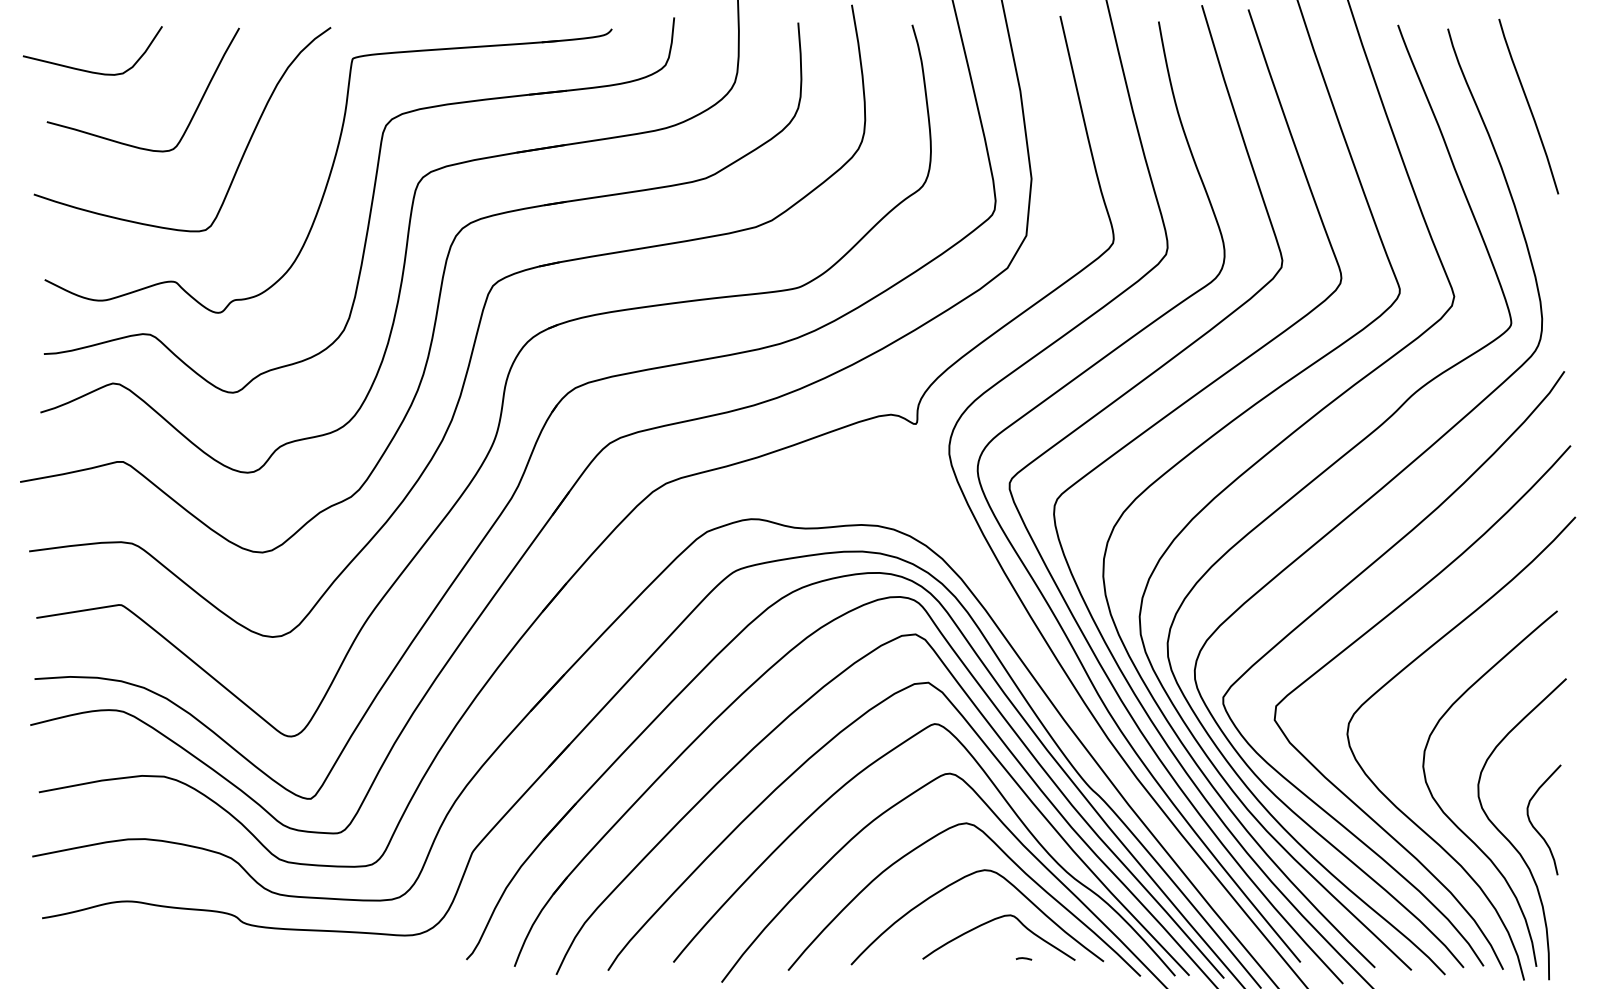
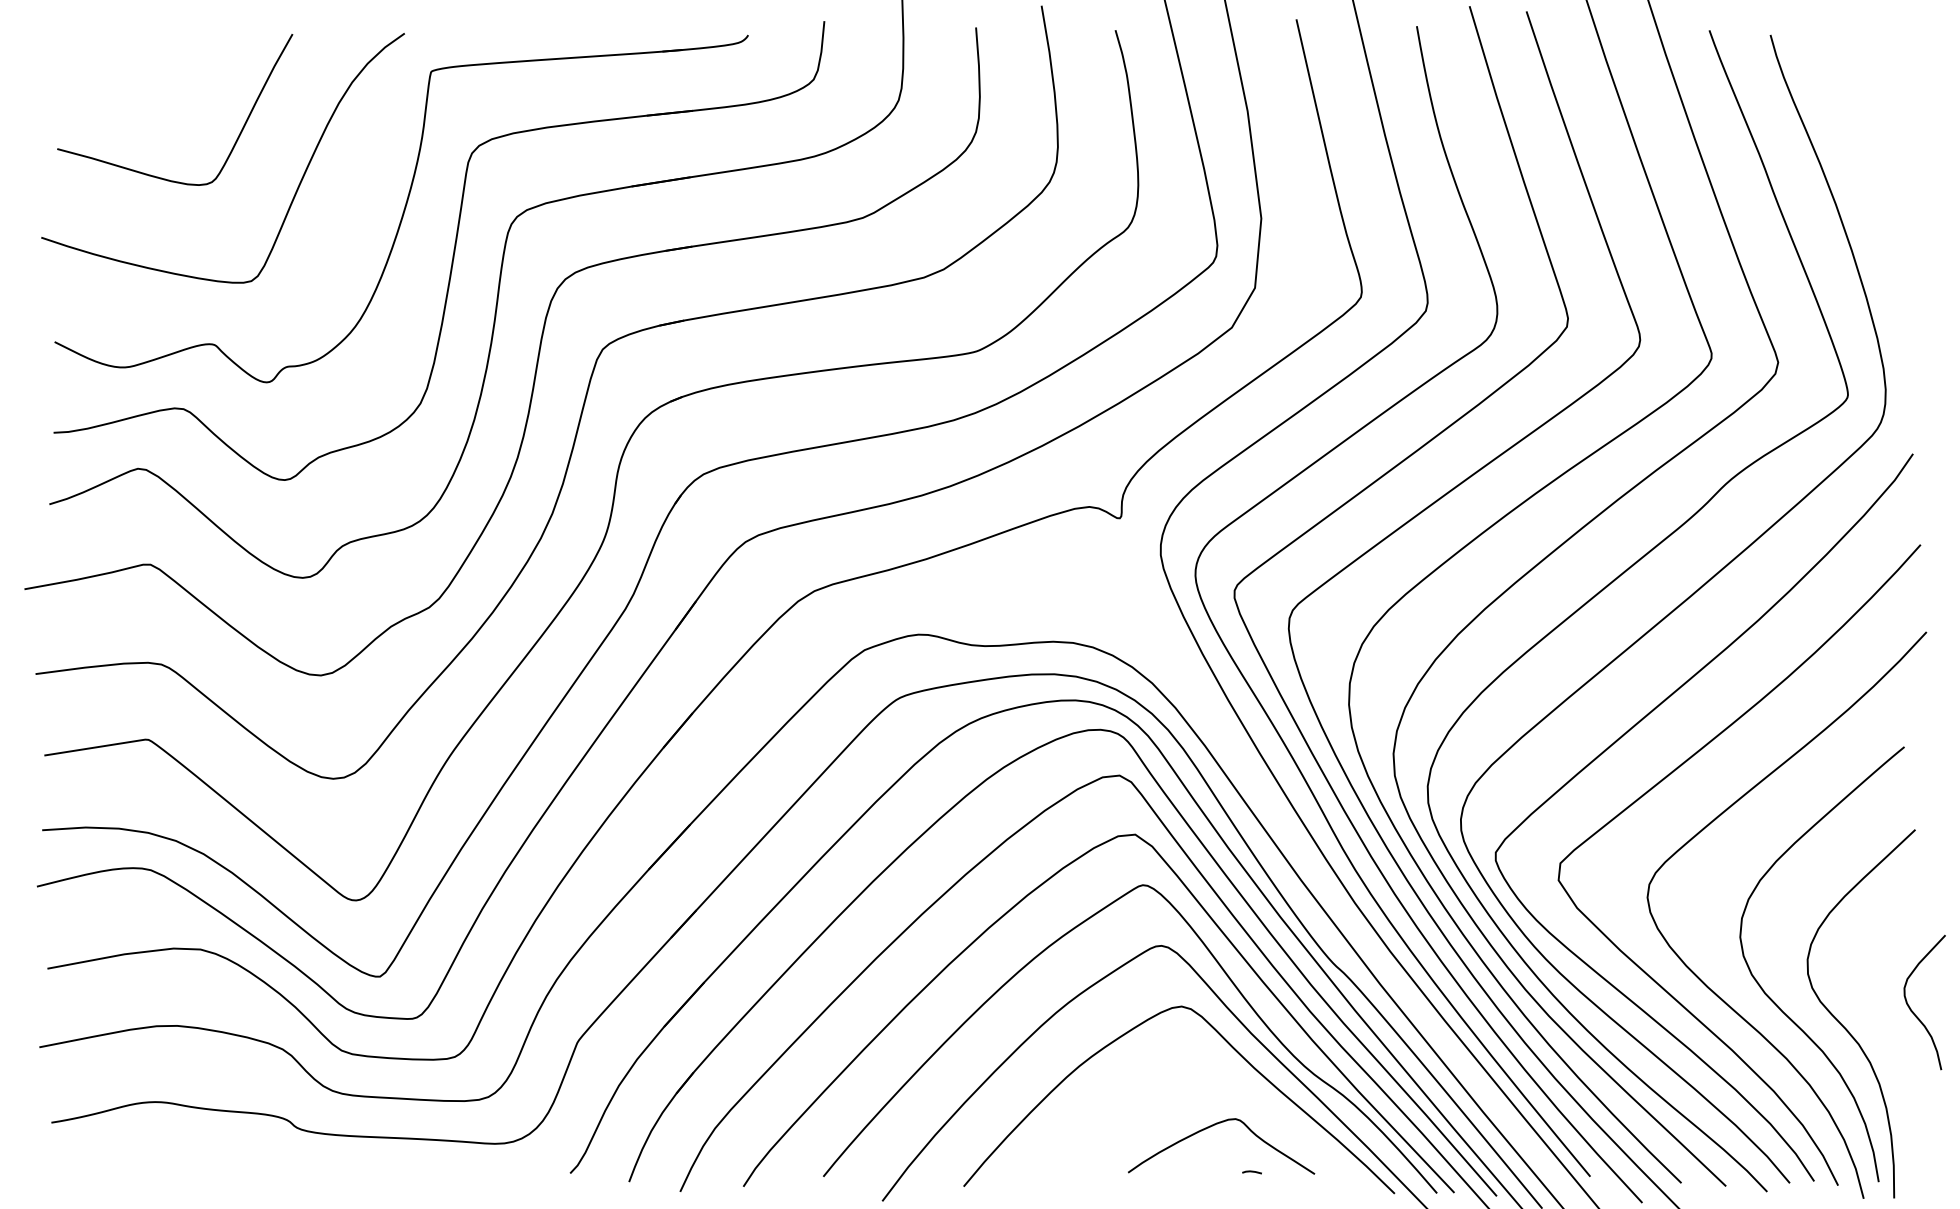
curve: (88, 70) -> (108, 86), removed
curve: (1528, 106) -> (1868, 130), removed
curve: (1535, 827) -> (1914, 1011), moved
curve: (955, 883) -> (1168, 1080), removed

